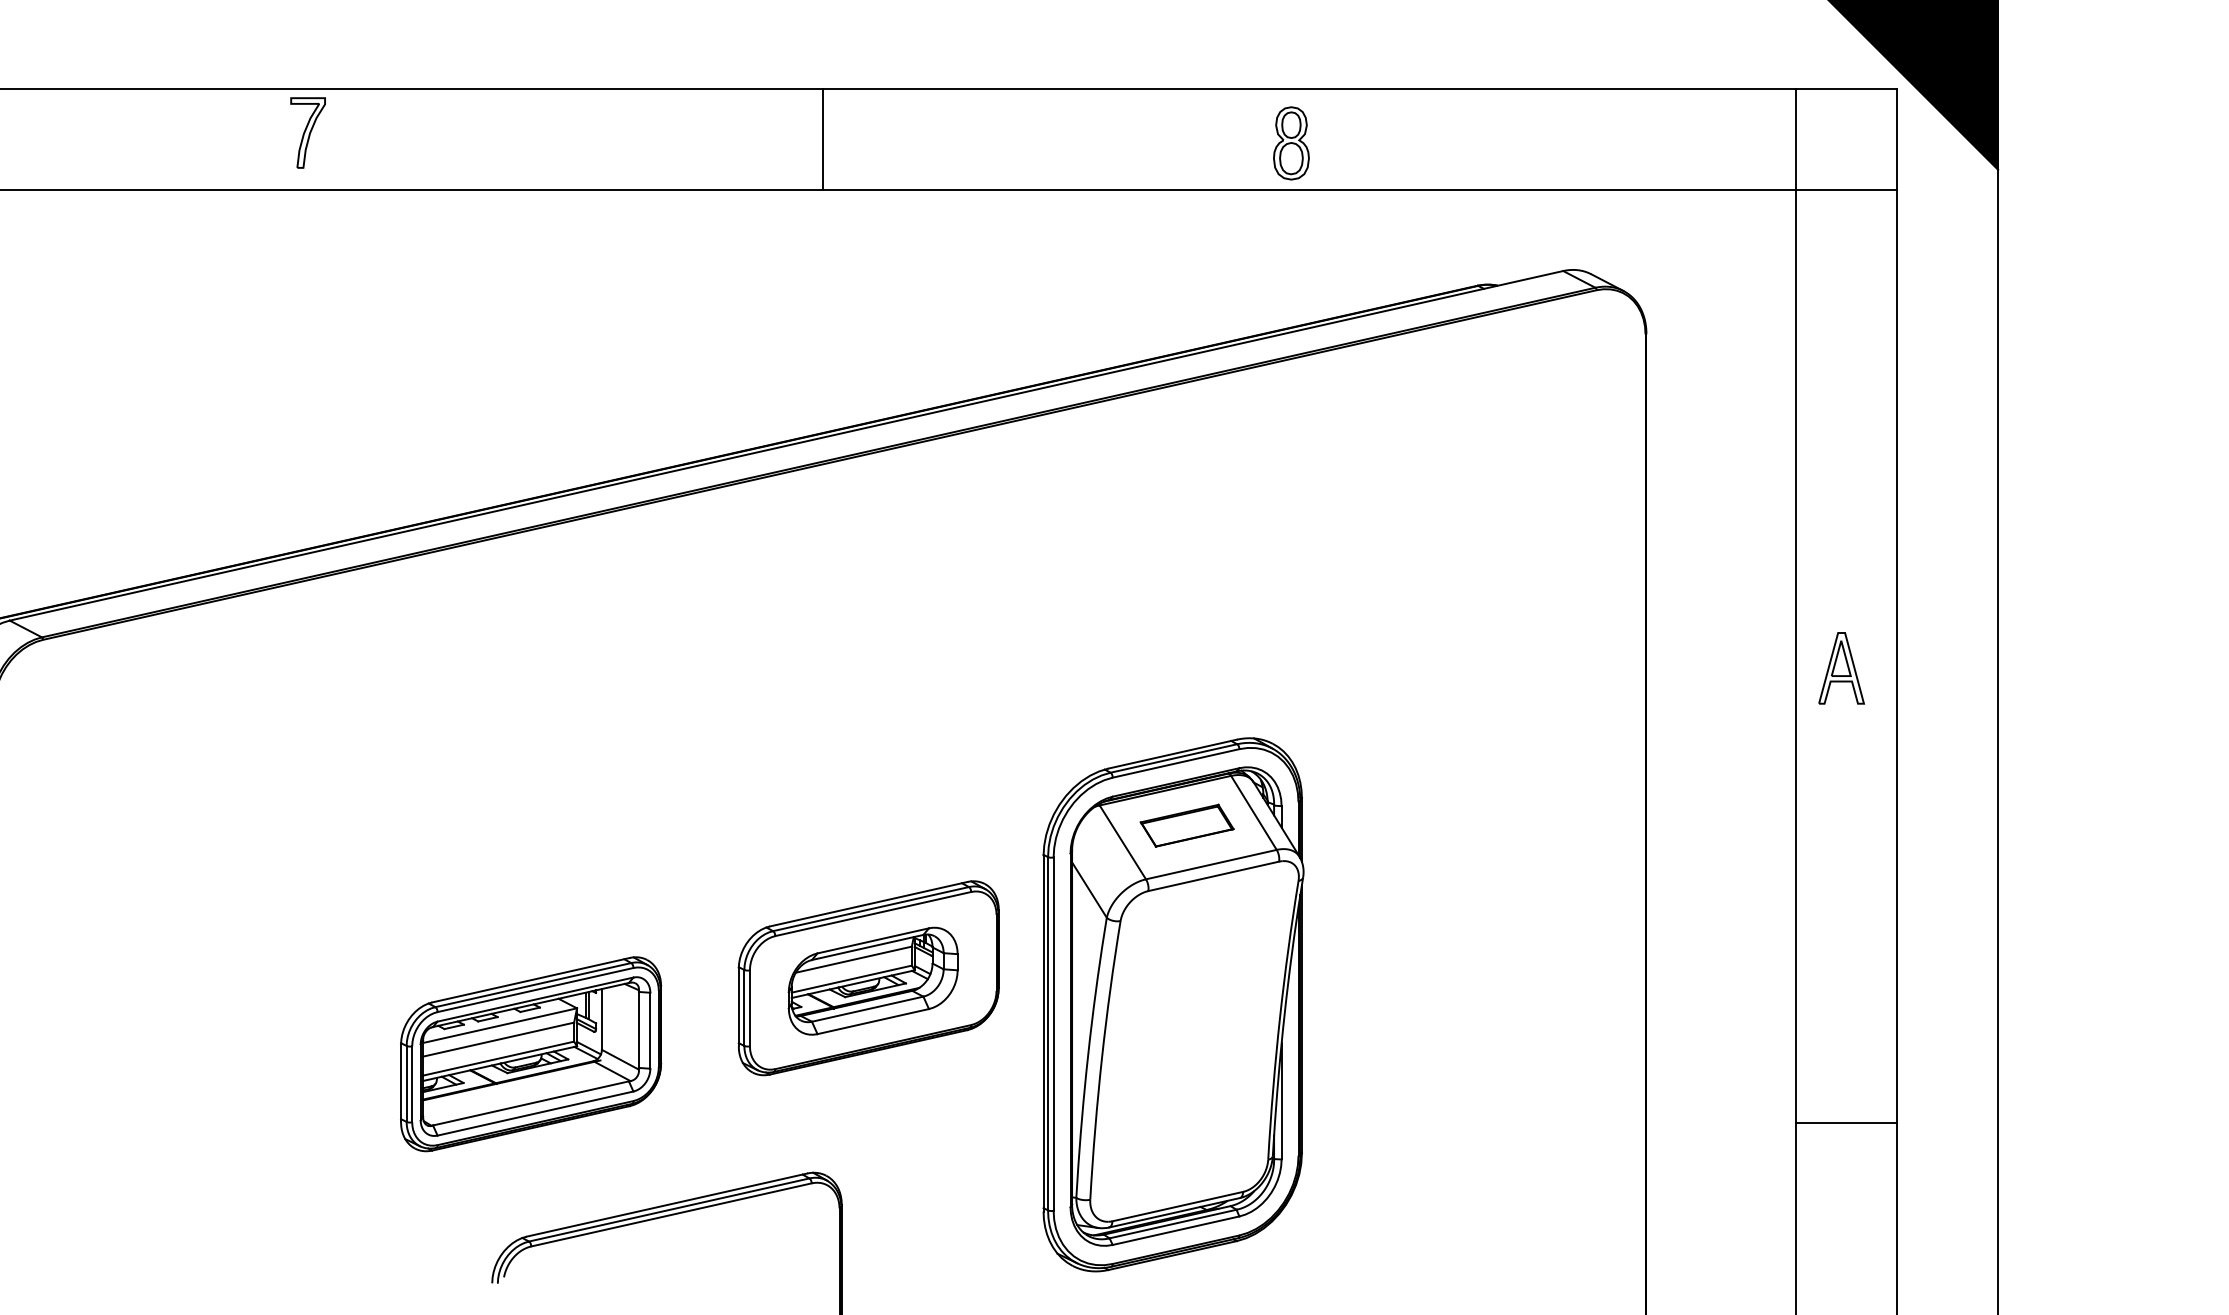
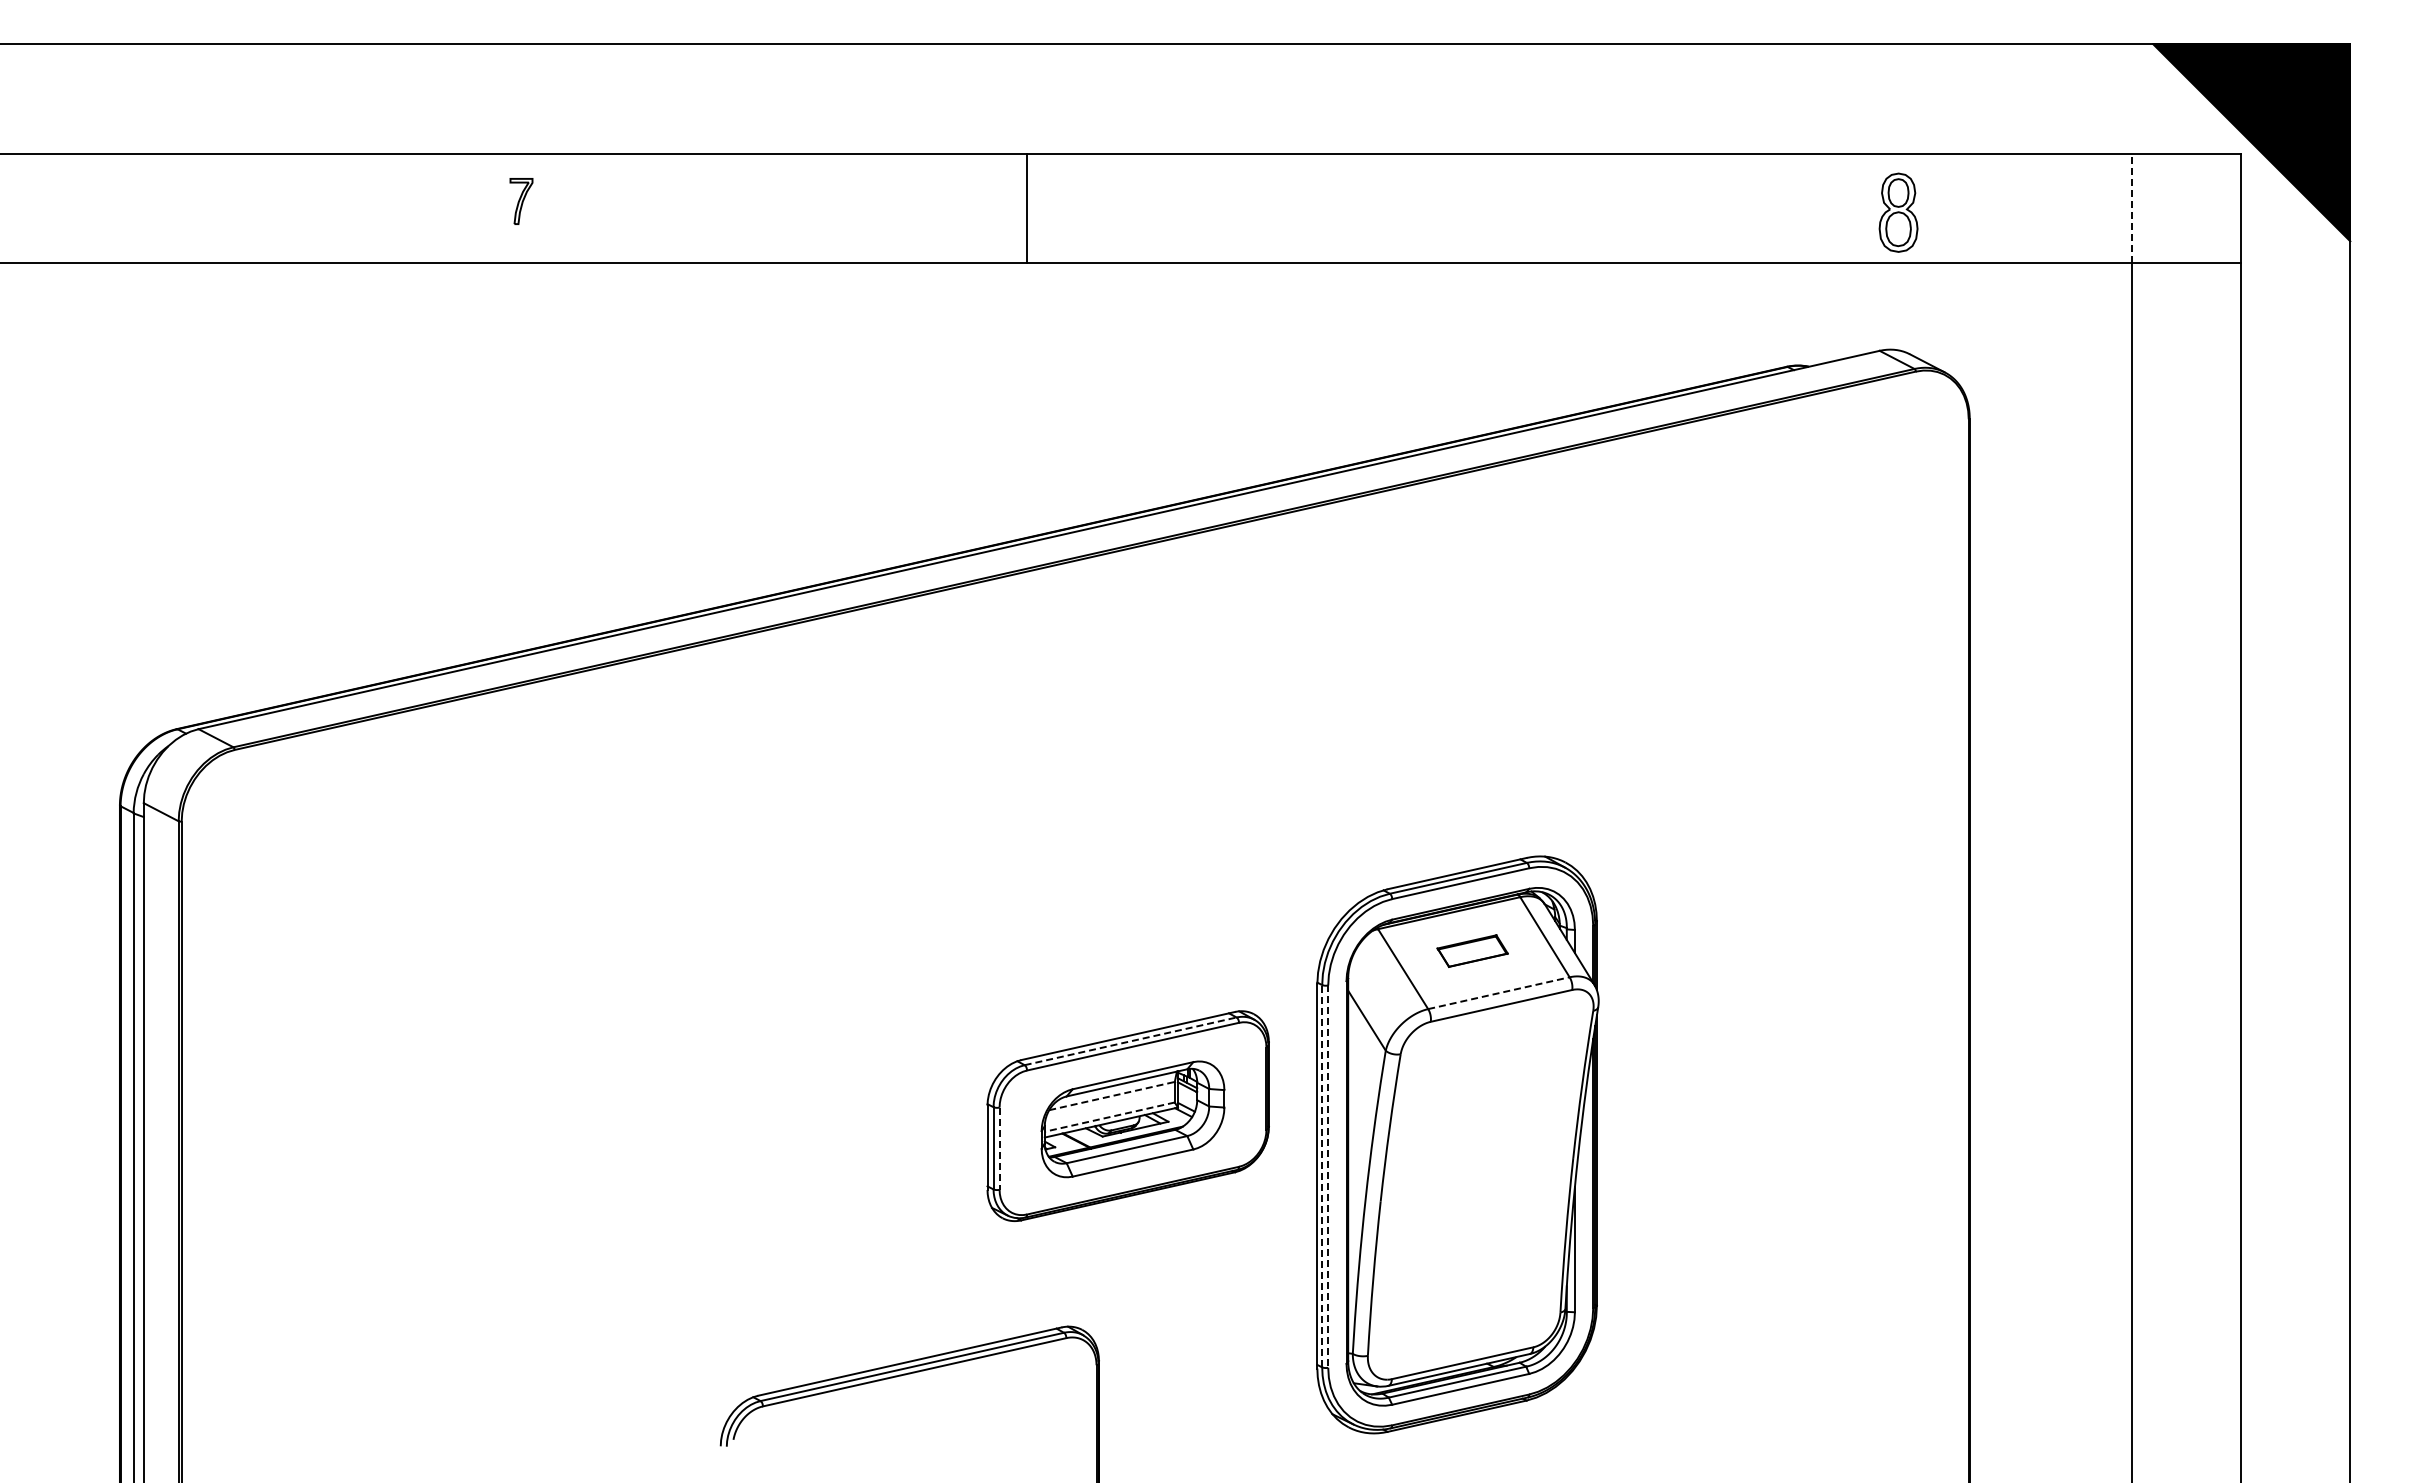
part: (308, 133) -> (521, 201), size x0.6
line: (822, 139) -> (1026, 208), moved
line: (1795, 139) -> (2131, 208), solid -> dashed
part: (1291, 143) -> (1898, 212), moved
part: (1841, 668) -> (2180, 780), removed
part: (1186, 825) -> (1472, 950), size x0.7
line: (1211, 864) -> (1499, 993), solid -> dashed
line: (870, 909) -> (1130, 1041), solid -> dashed
line: (854, 959) -> (1112, 1095), solid -> dashed
line: (851, 979) -> (1109, 1117), solid -> dashed
line: (749, 1009) -> (999, 1149), solid -> dashed
line: (1048, 1033) -> (1322, 1175), solid -> dashed
line: (1053, 1034) -> (1328, 1177), solid -> dashed
part: (530, 1054) -> (762, 1198), removed
line: (1845, 1123) -> (2185, 1273), removed

